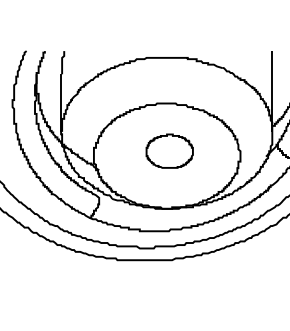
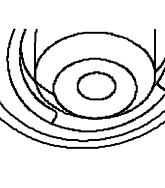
part: (169, 150) -> (96, 85), size x1.43

